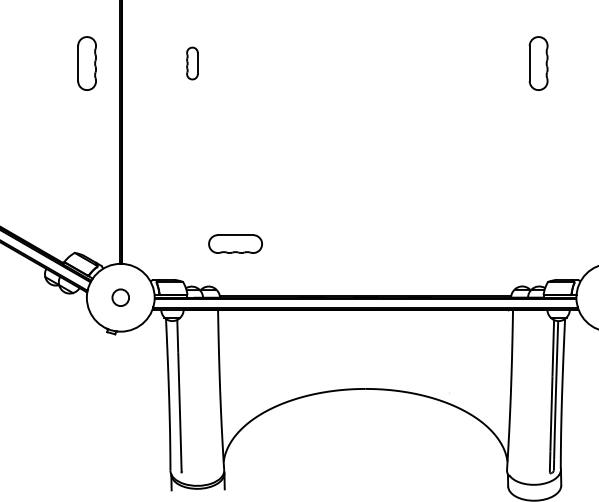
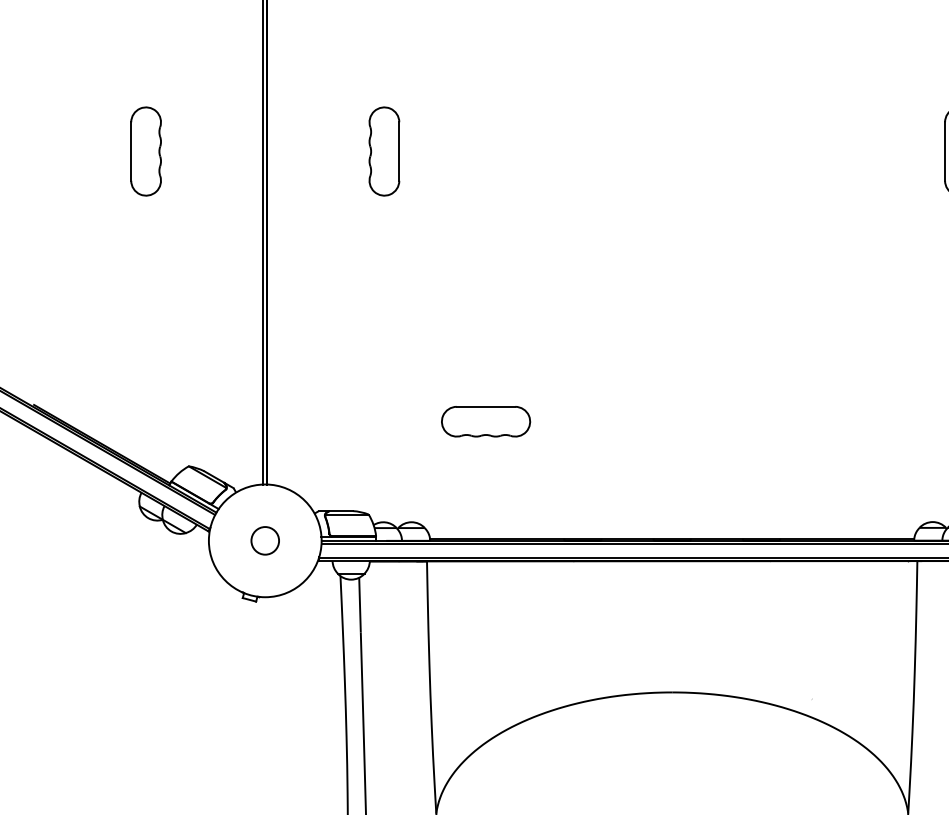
part: (86, 63) -> (145, 151), moved
part: (192, 63) -> (384, 151), size x1.67
part: (235, 243) -> (485, 420), moved

